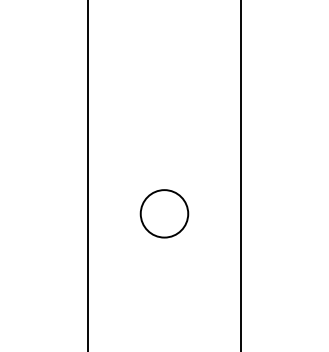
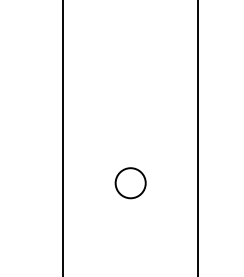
circle: (164, 213) -> (130, 182), size x0.71

